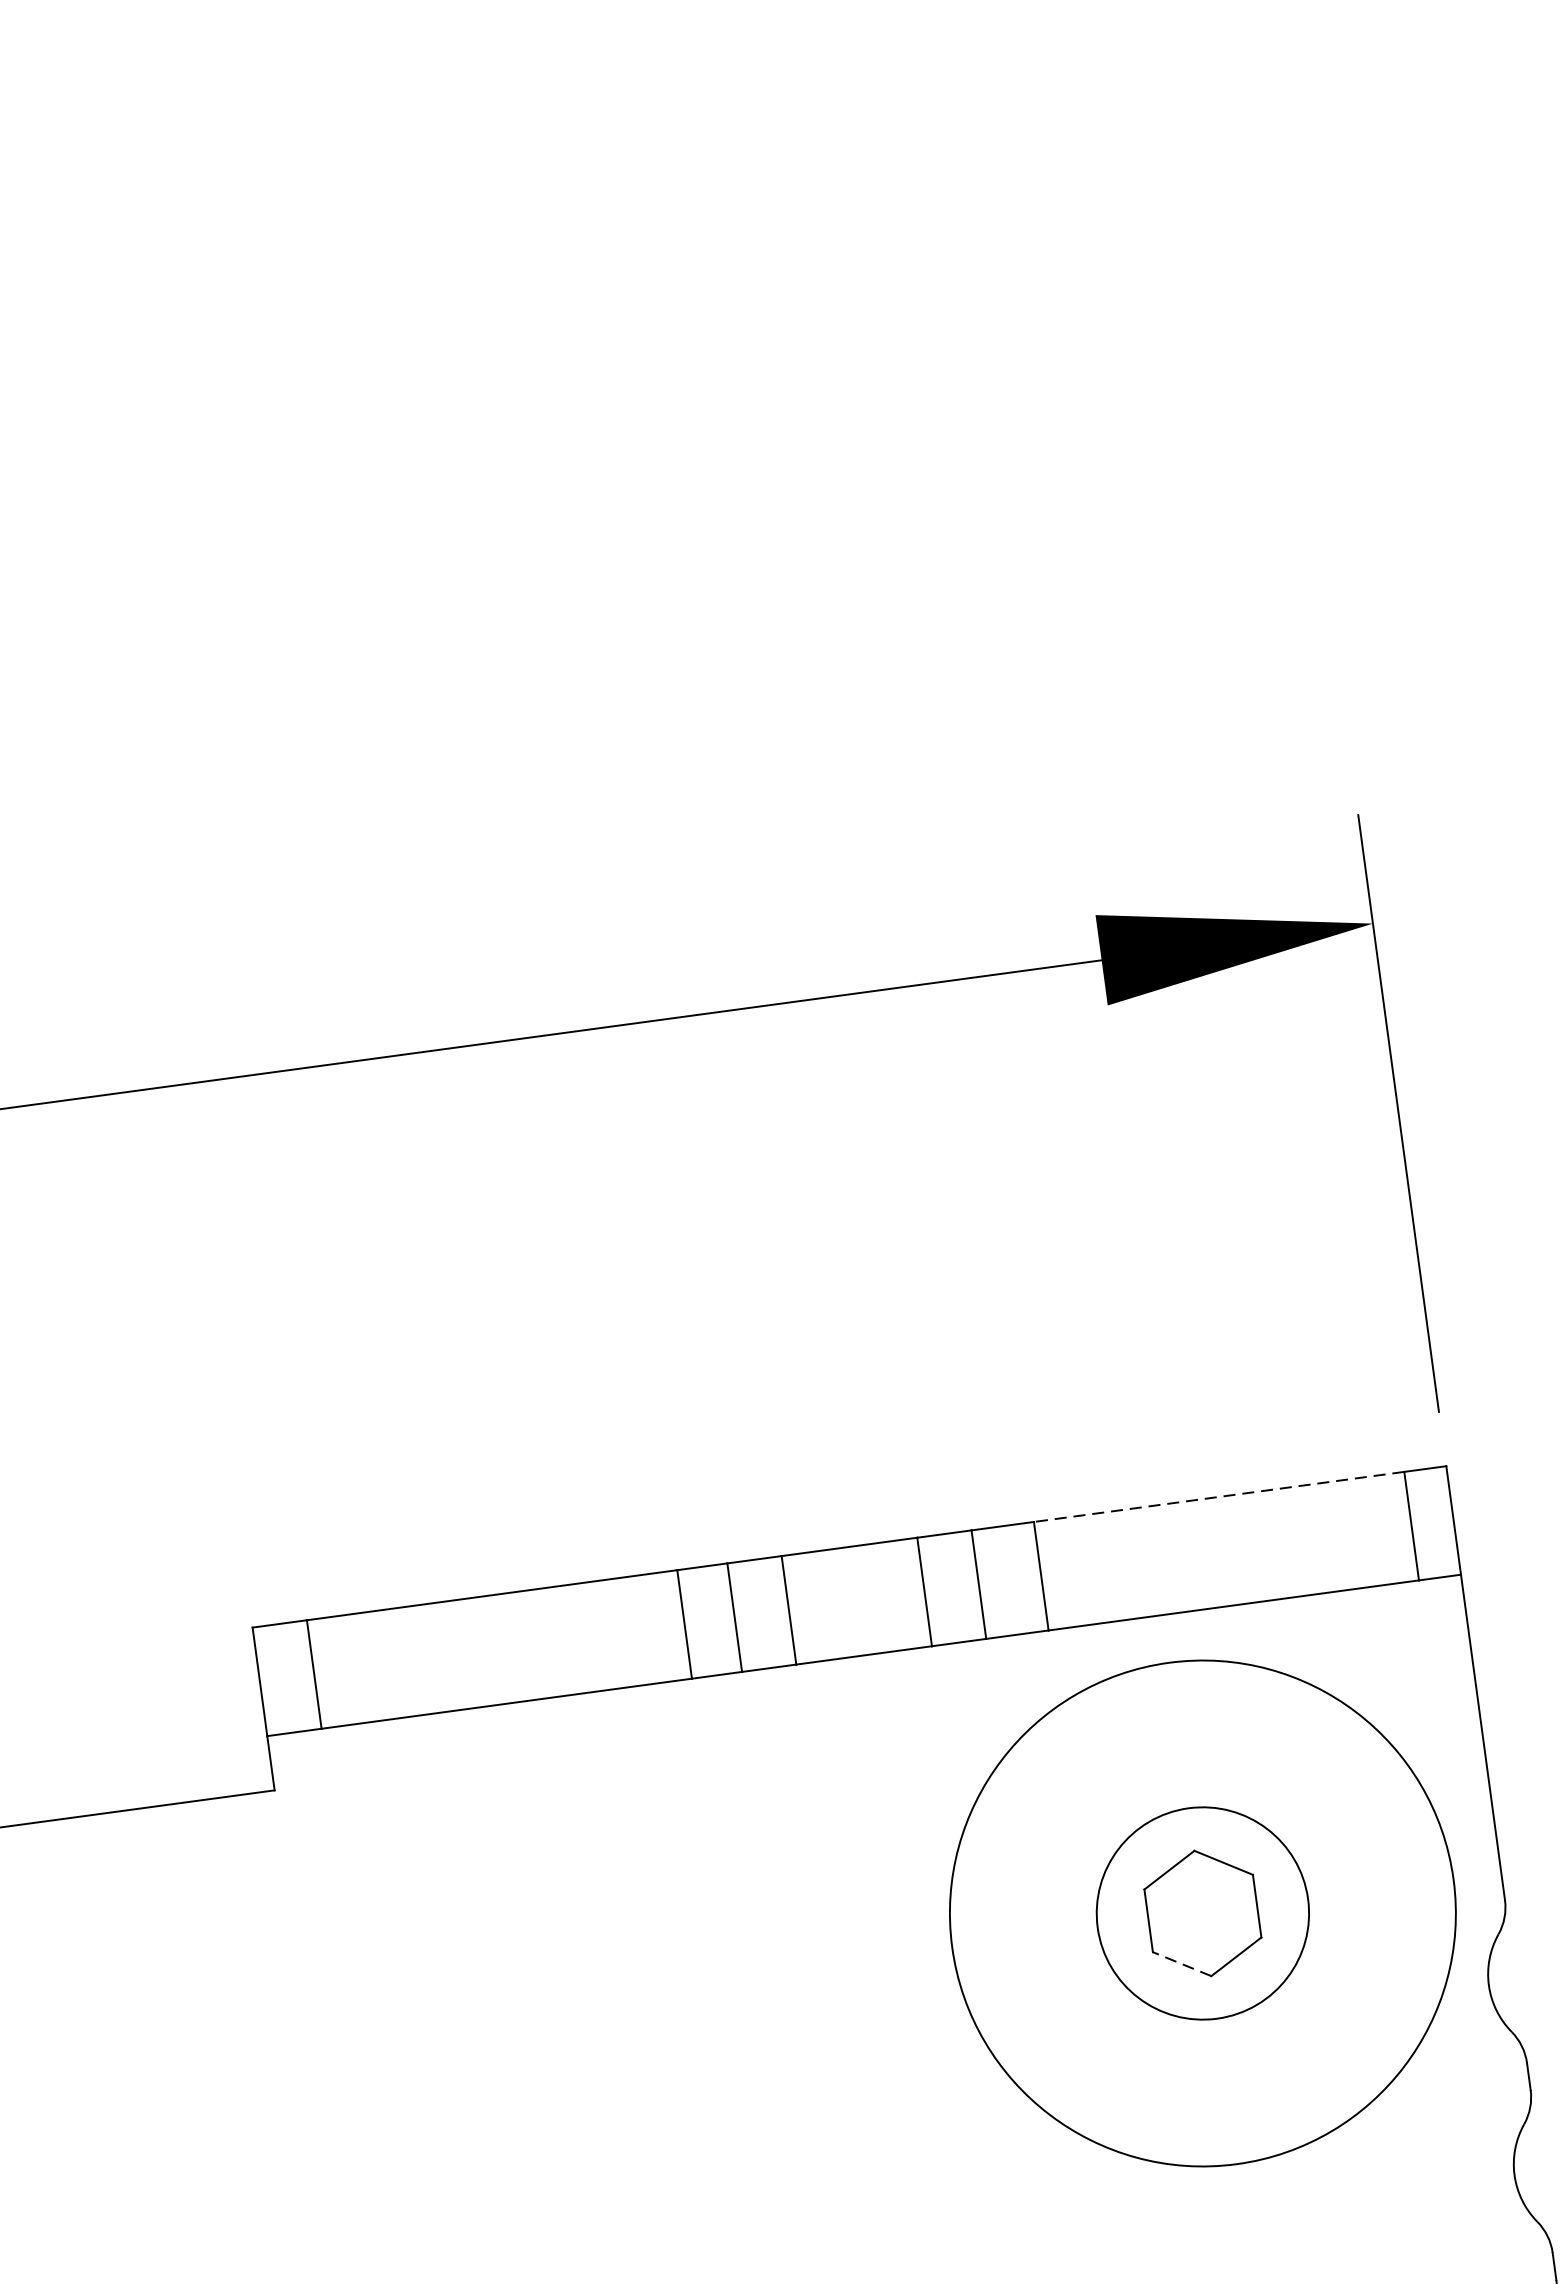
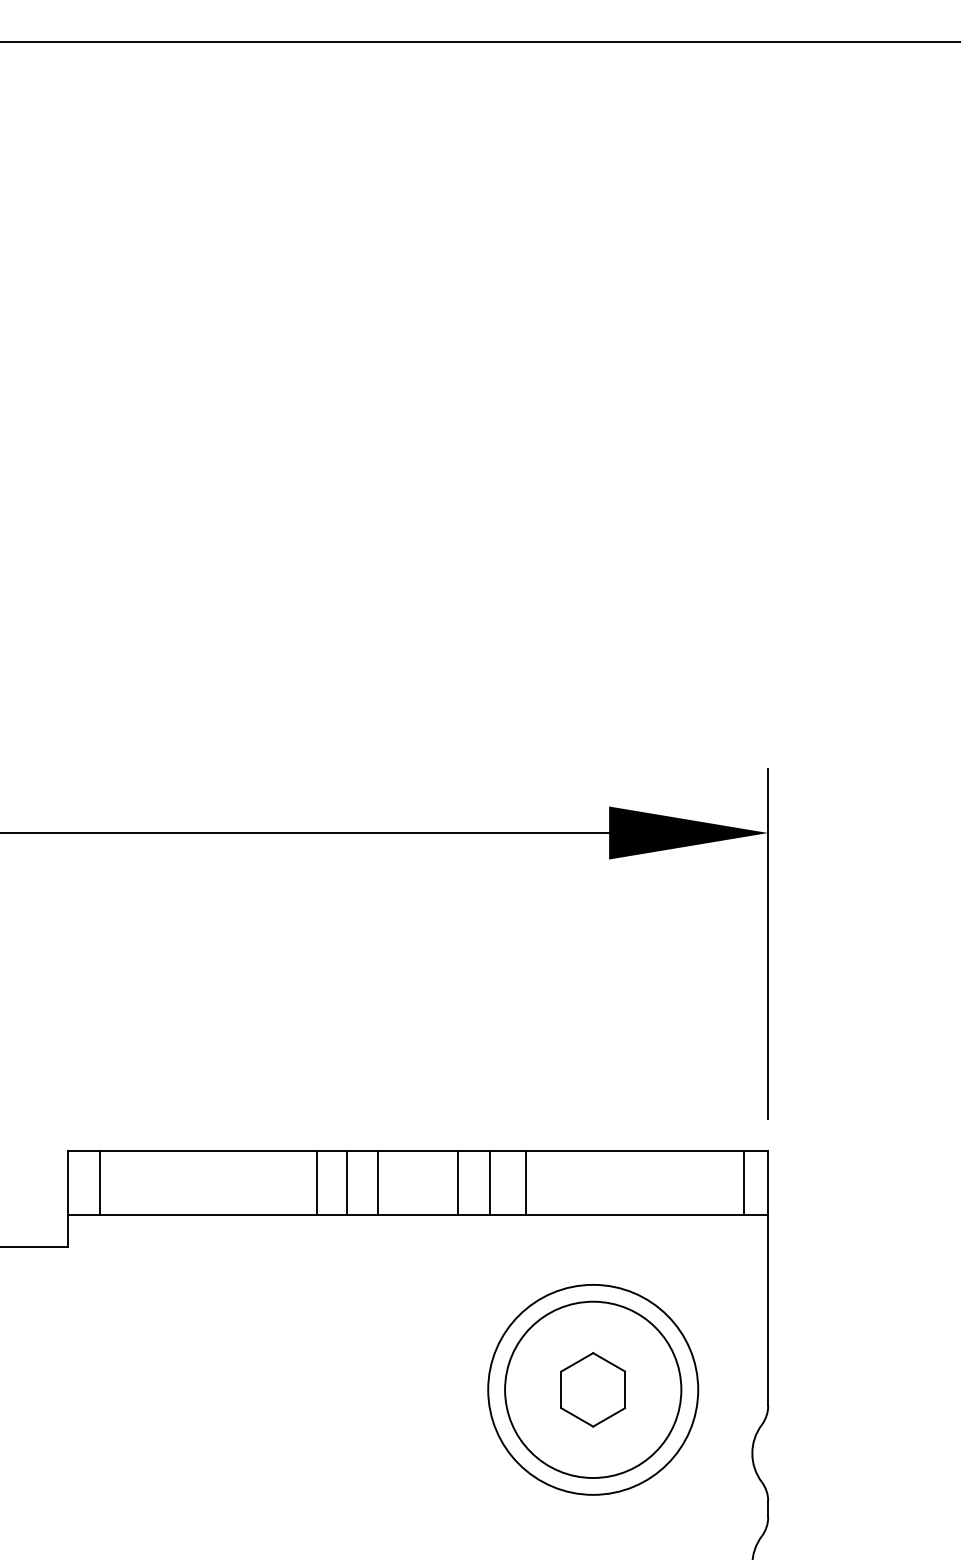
line: (1218, 1497) -> (634, 1151), dashed -> solid
circle: (1203, 1912) -> (593, 1389), size x0.71
circle: (1203, 1912) -> (593, 1389), size x1.43
line: (1180, 1964) -> (576, 1417), dashed -> solid

